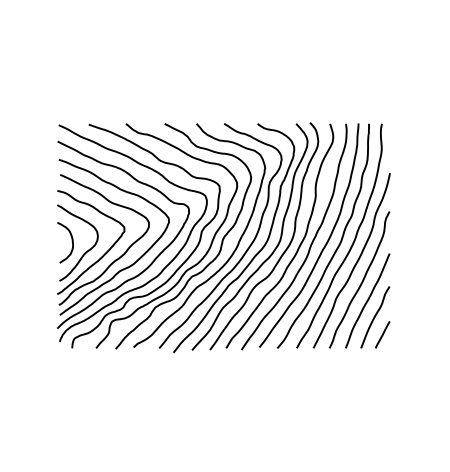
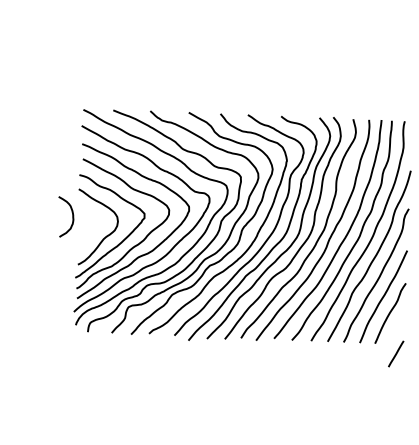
curve: (71, 241) -> (71, 216), moved
line: (382, 334) -> (396, 353), moved

